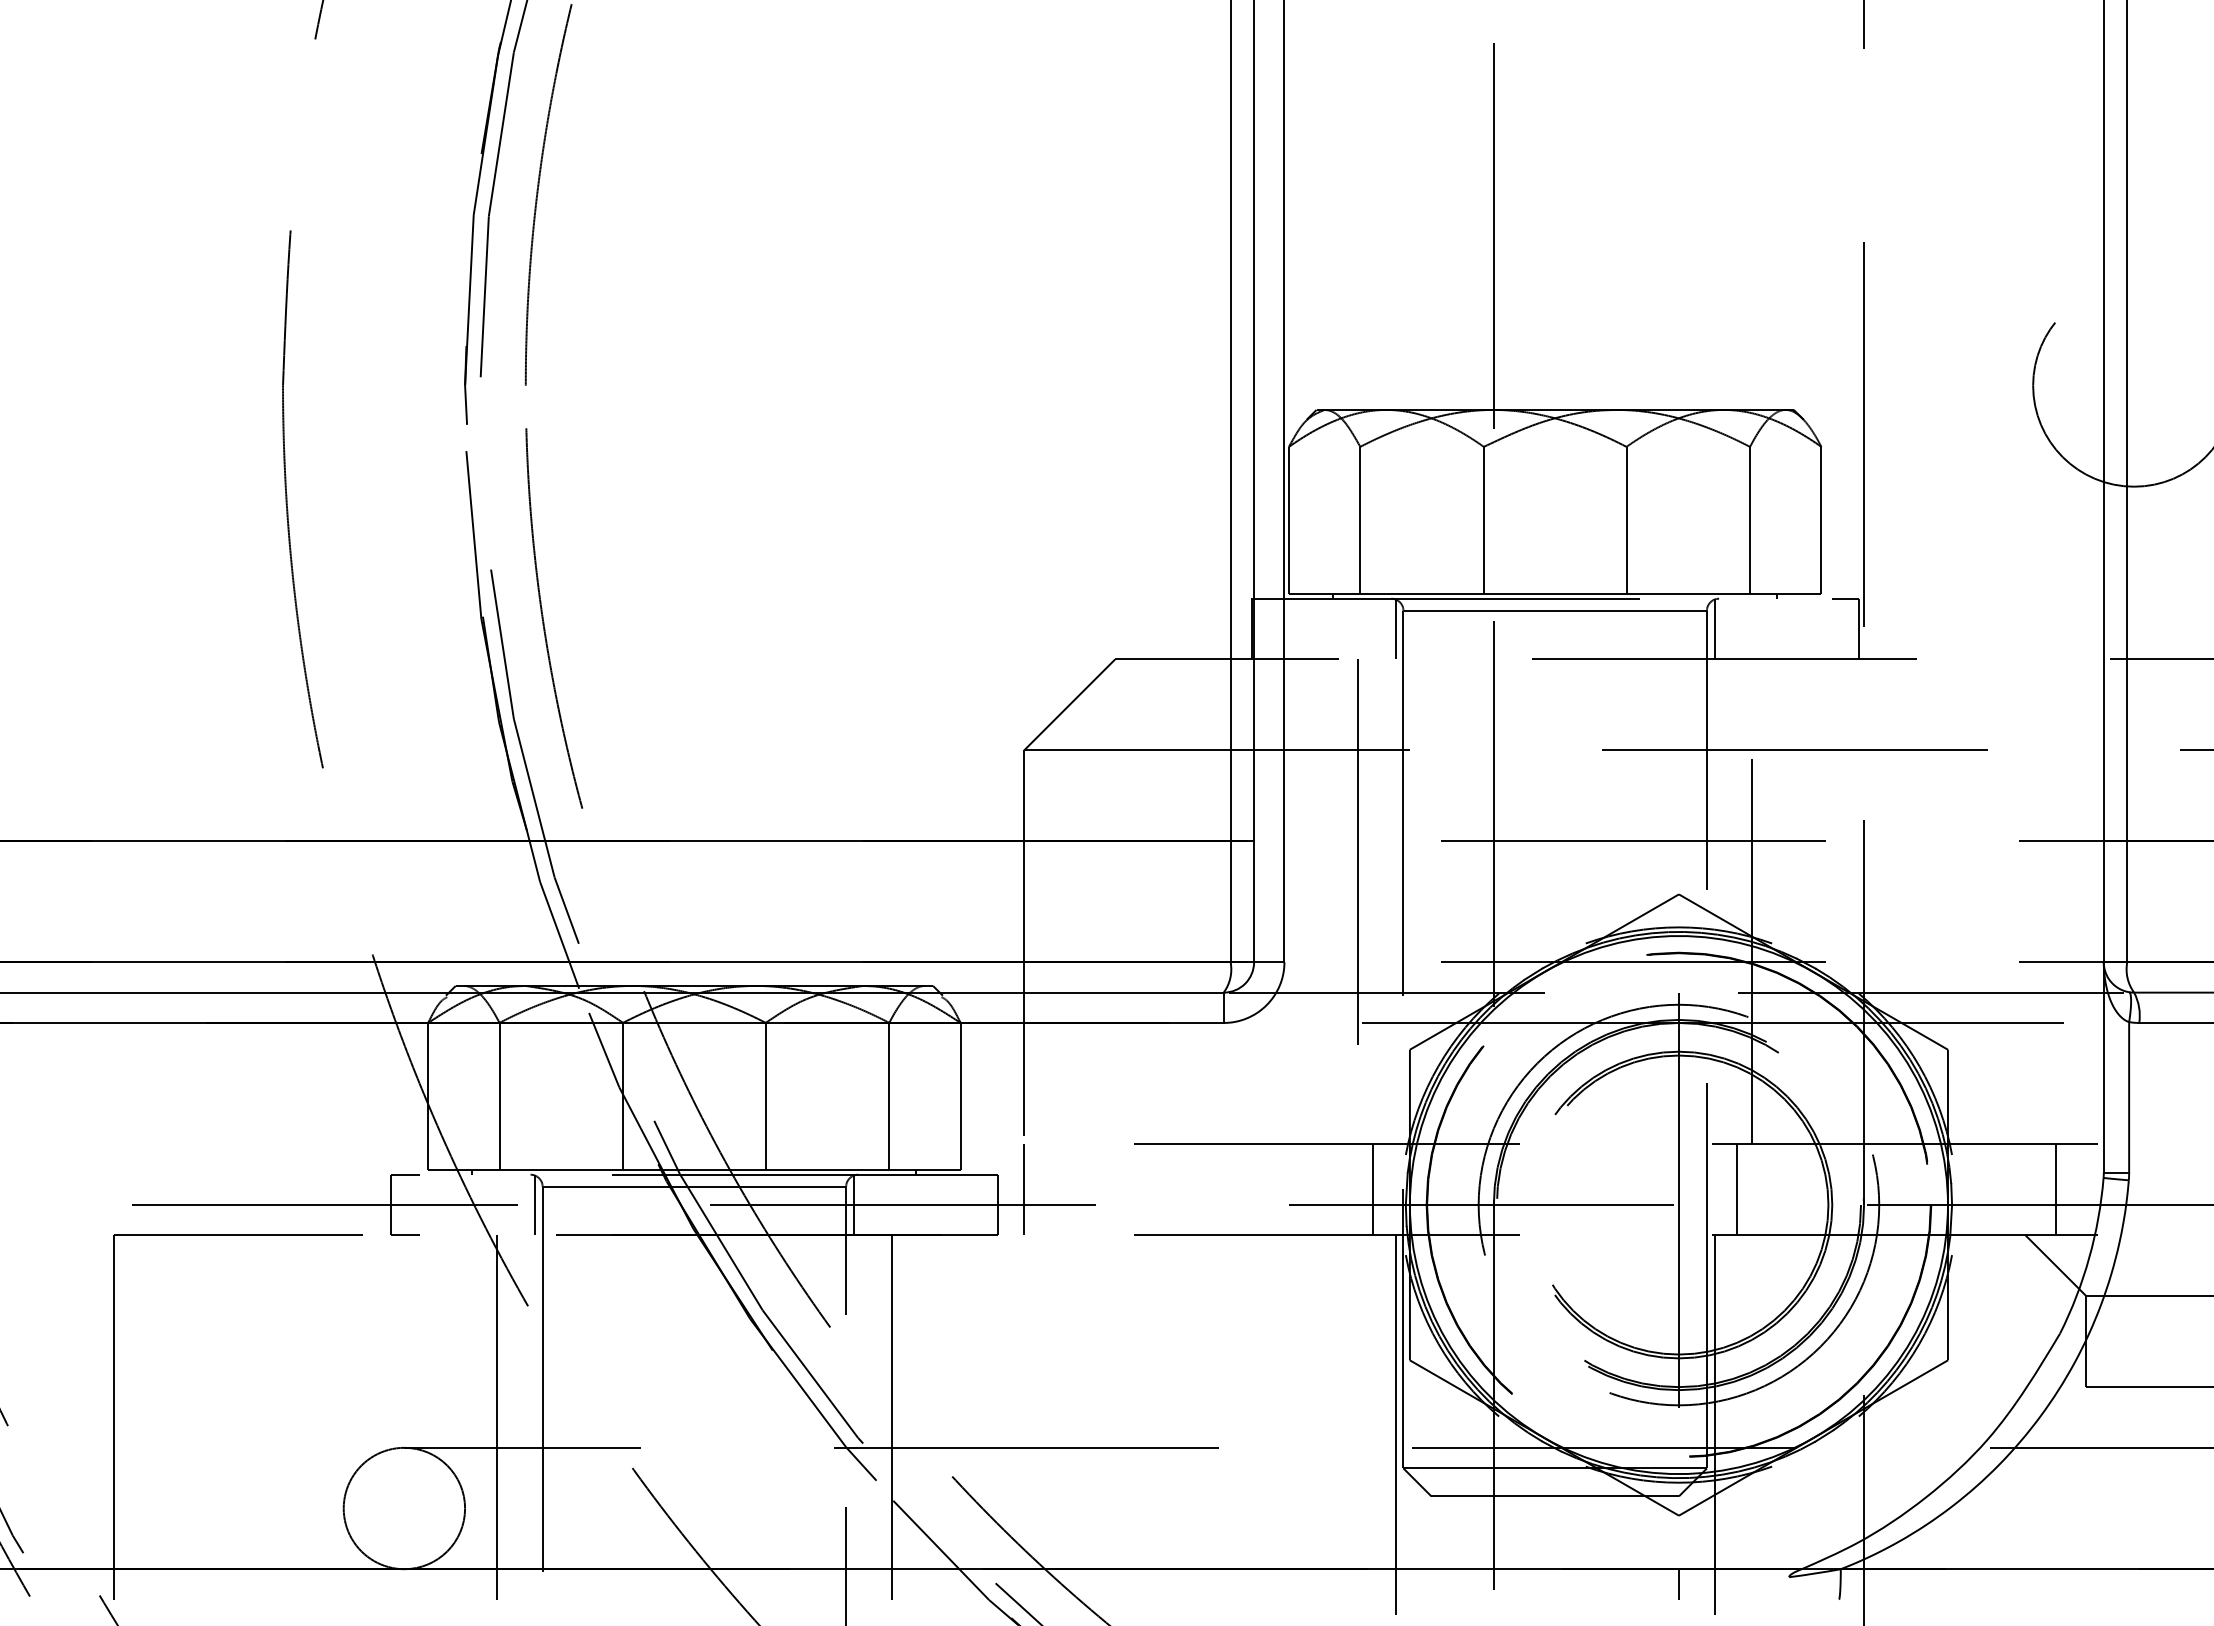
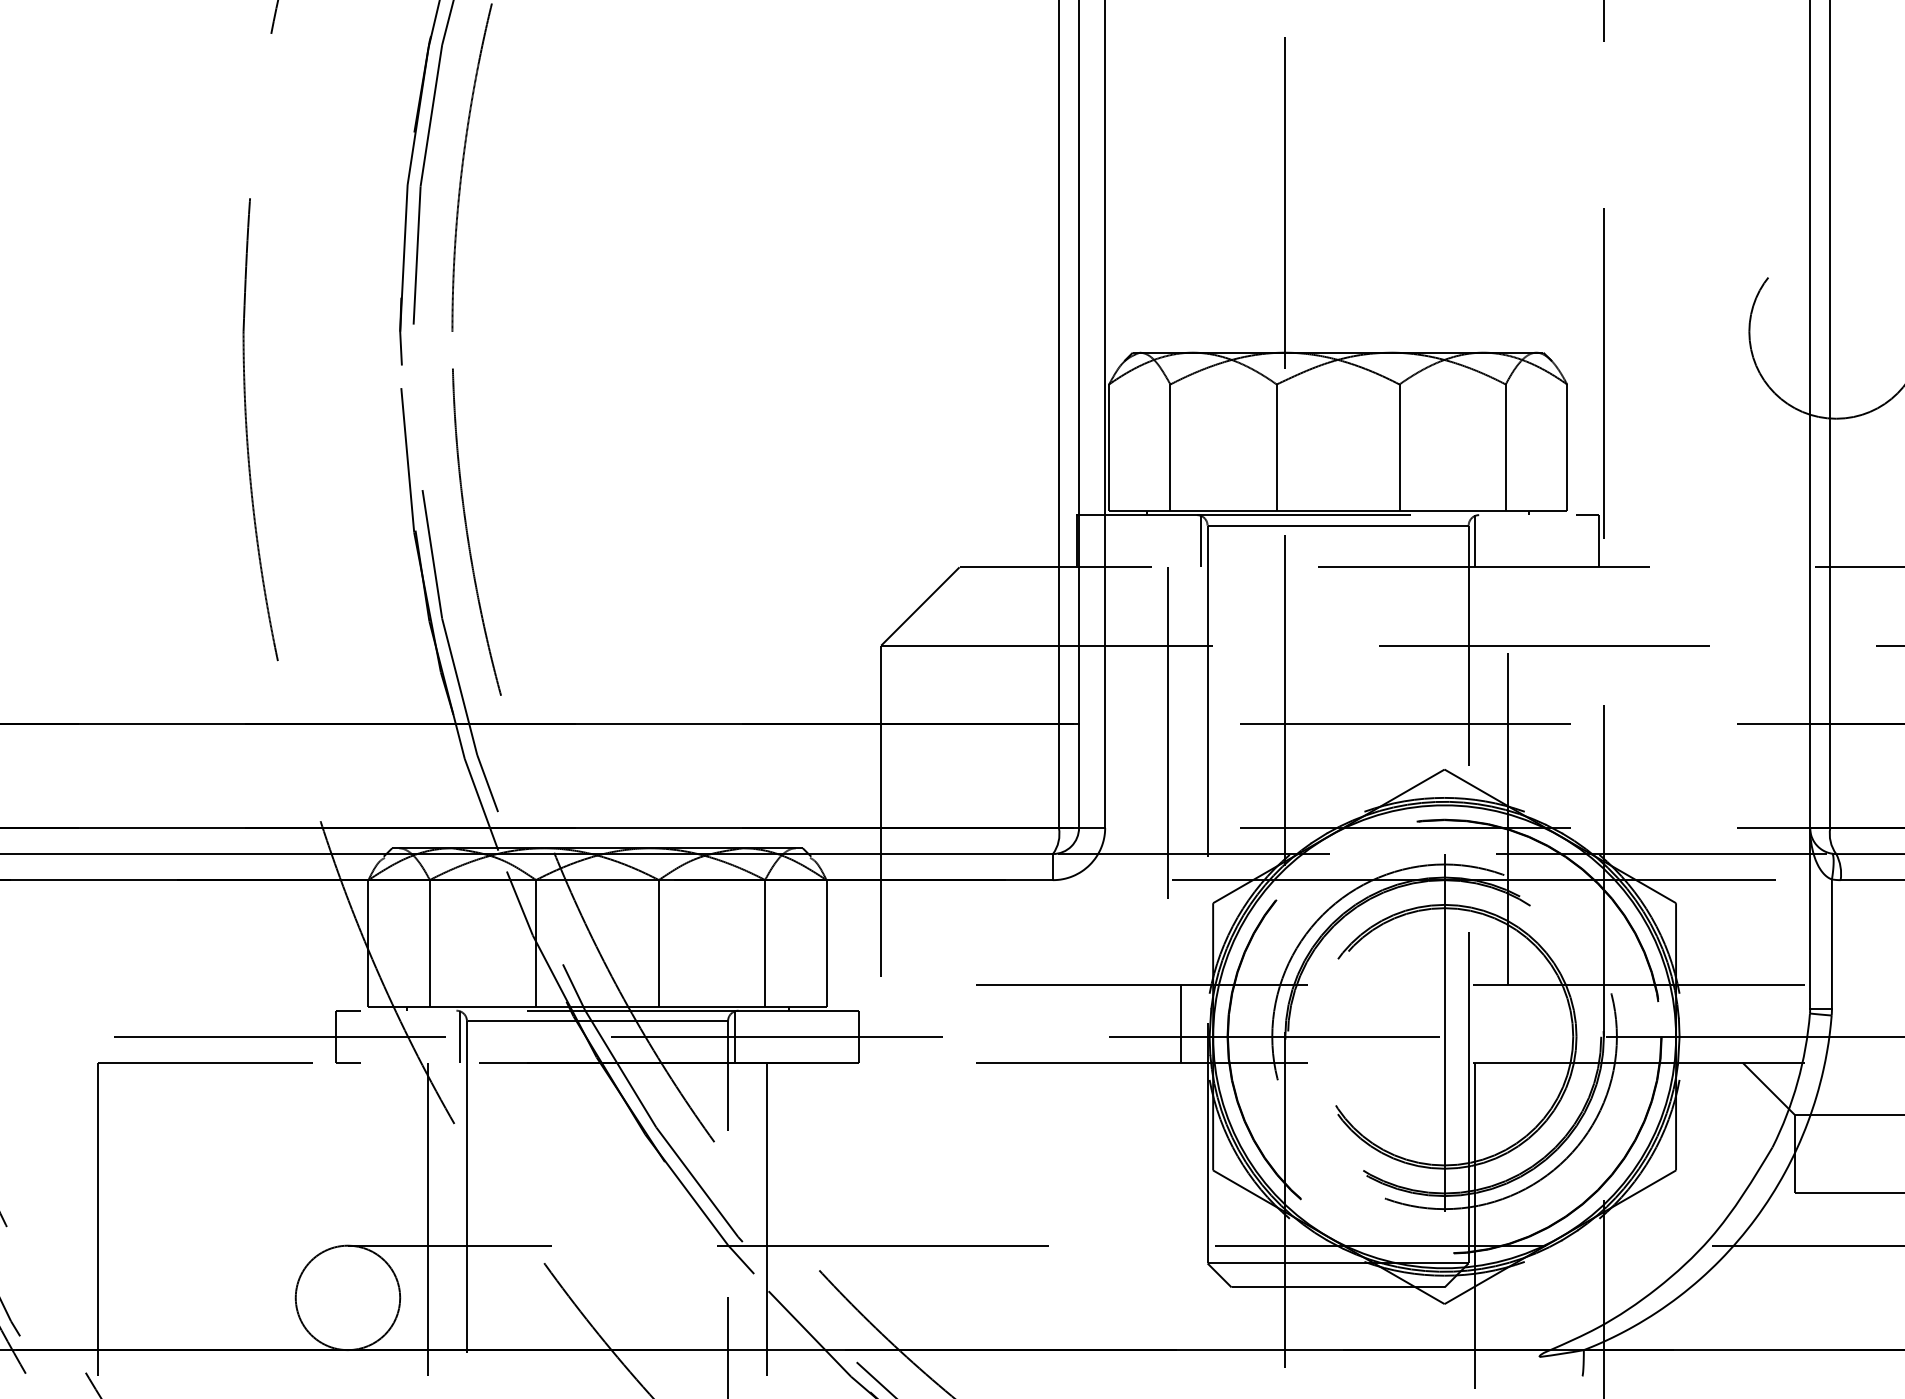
line: (1024, 1189) -> (881, 1023), removed
line: (1737, 1189) -> (1494, 1023), removed
line: (2055, 1189) -> (1768, 1023), removed
line: (1395, 1424) -> (1200, 1225), removed
line: (1678, 1584) -> (1444, 1363), removed

